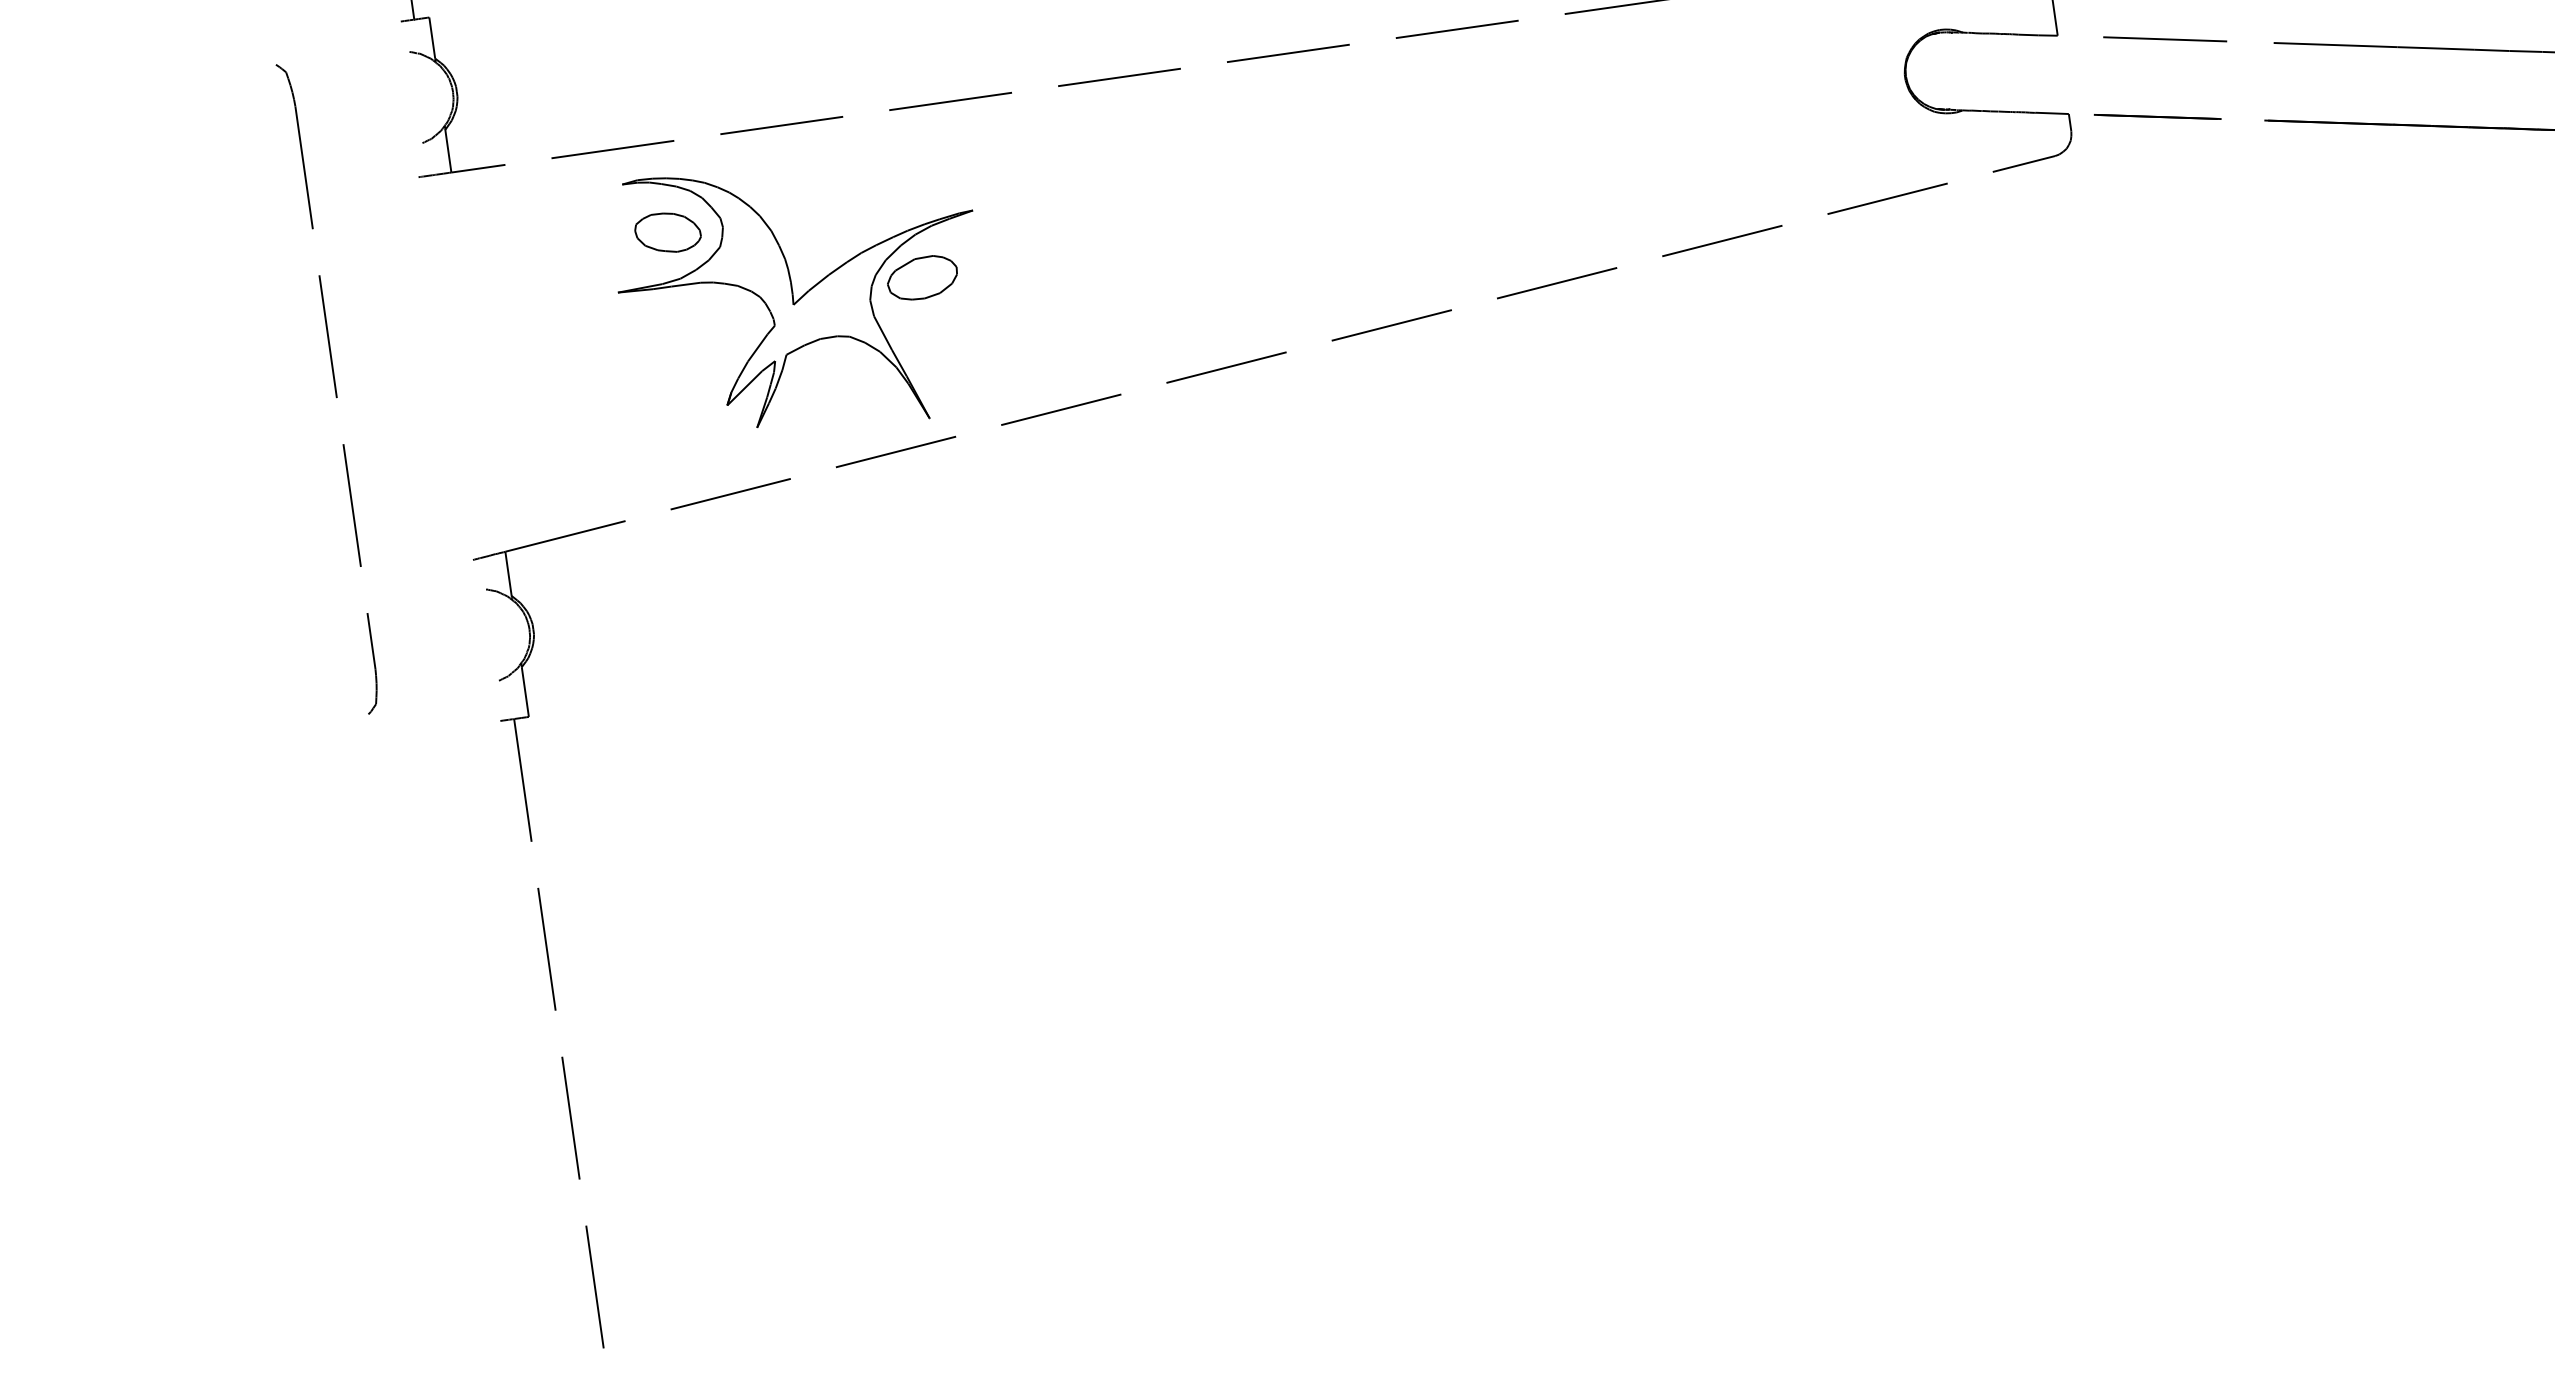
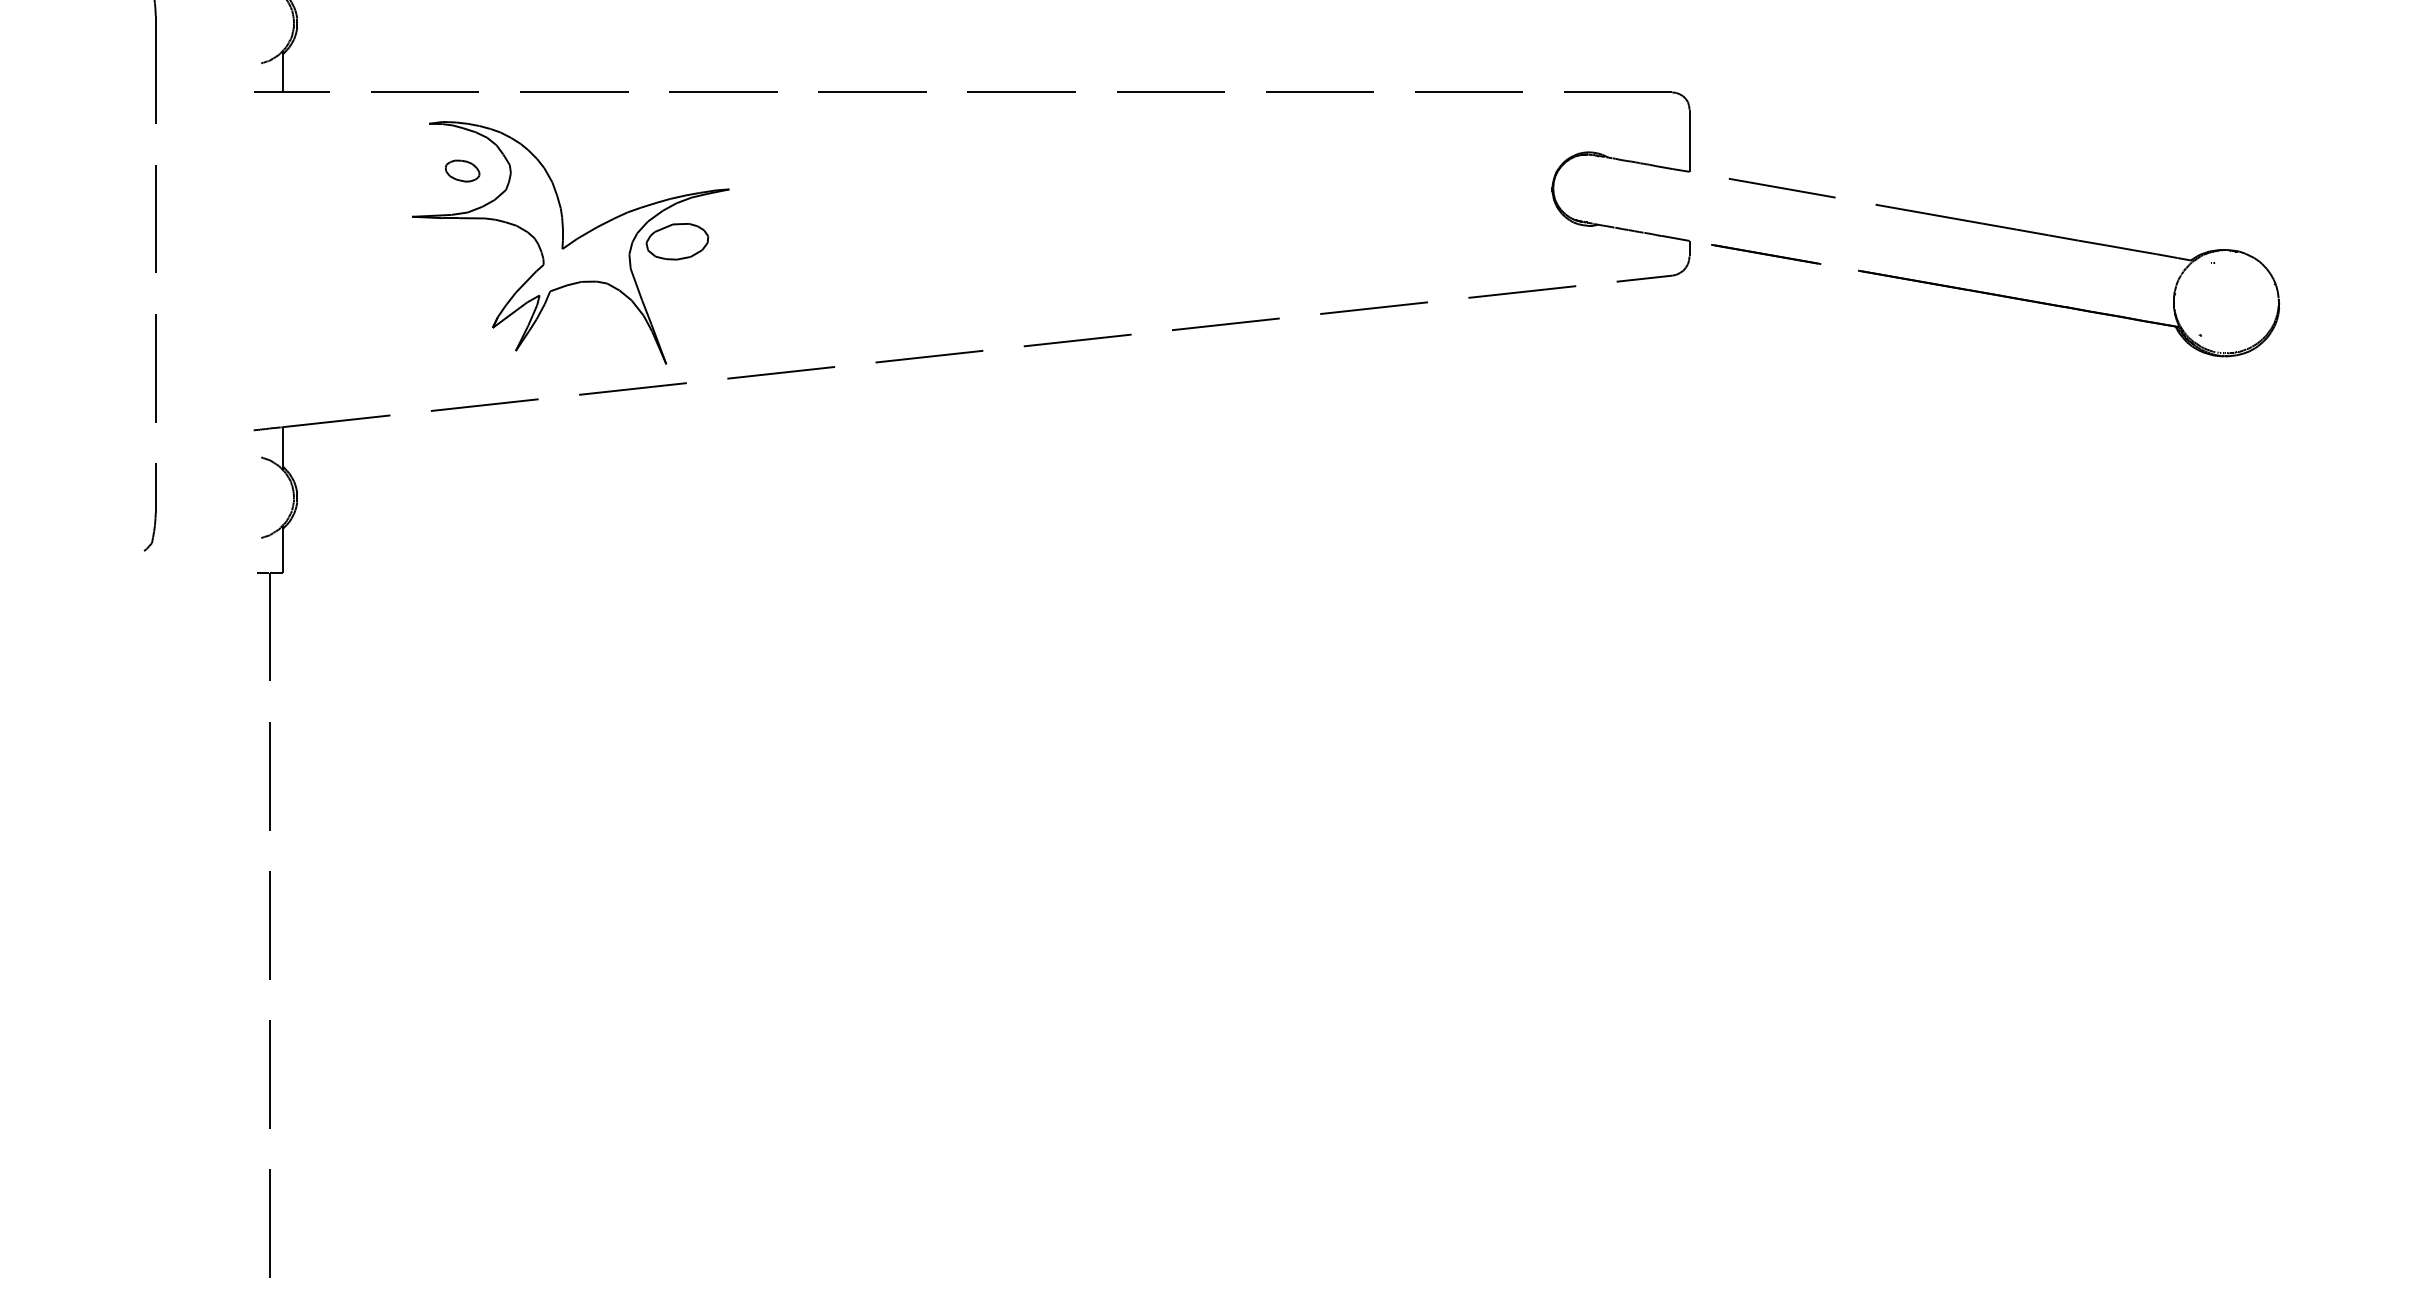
part: (667, 232) -> (462, 170), size x0.6

